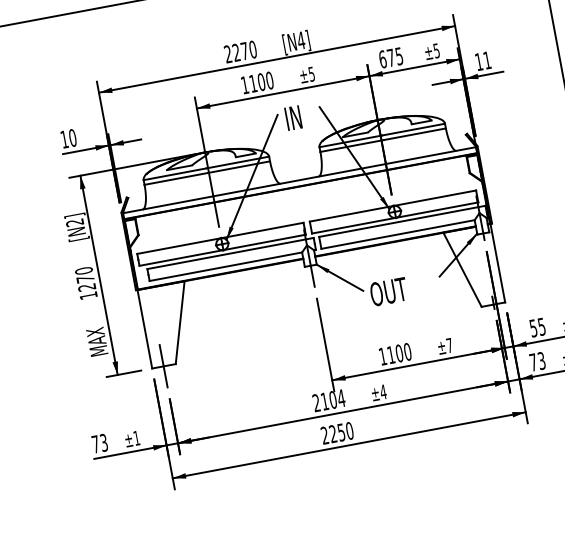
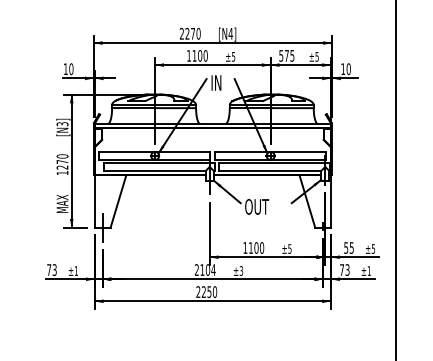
text: (382, 58) -> (281, 55), 675 -> 575
text: (487, 60) -> (348, 69), 11 -> 10
text: (75, 223) -> (62, 124), [N2] -> [N3]
text: (448, 344) -> (289, 248), ±7 -> ±5
text: (381, 391) -> (240, 270), ±4 -> ±3

